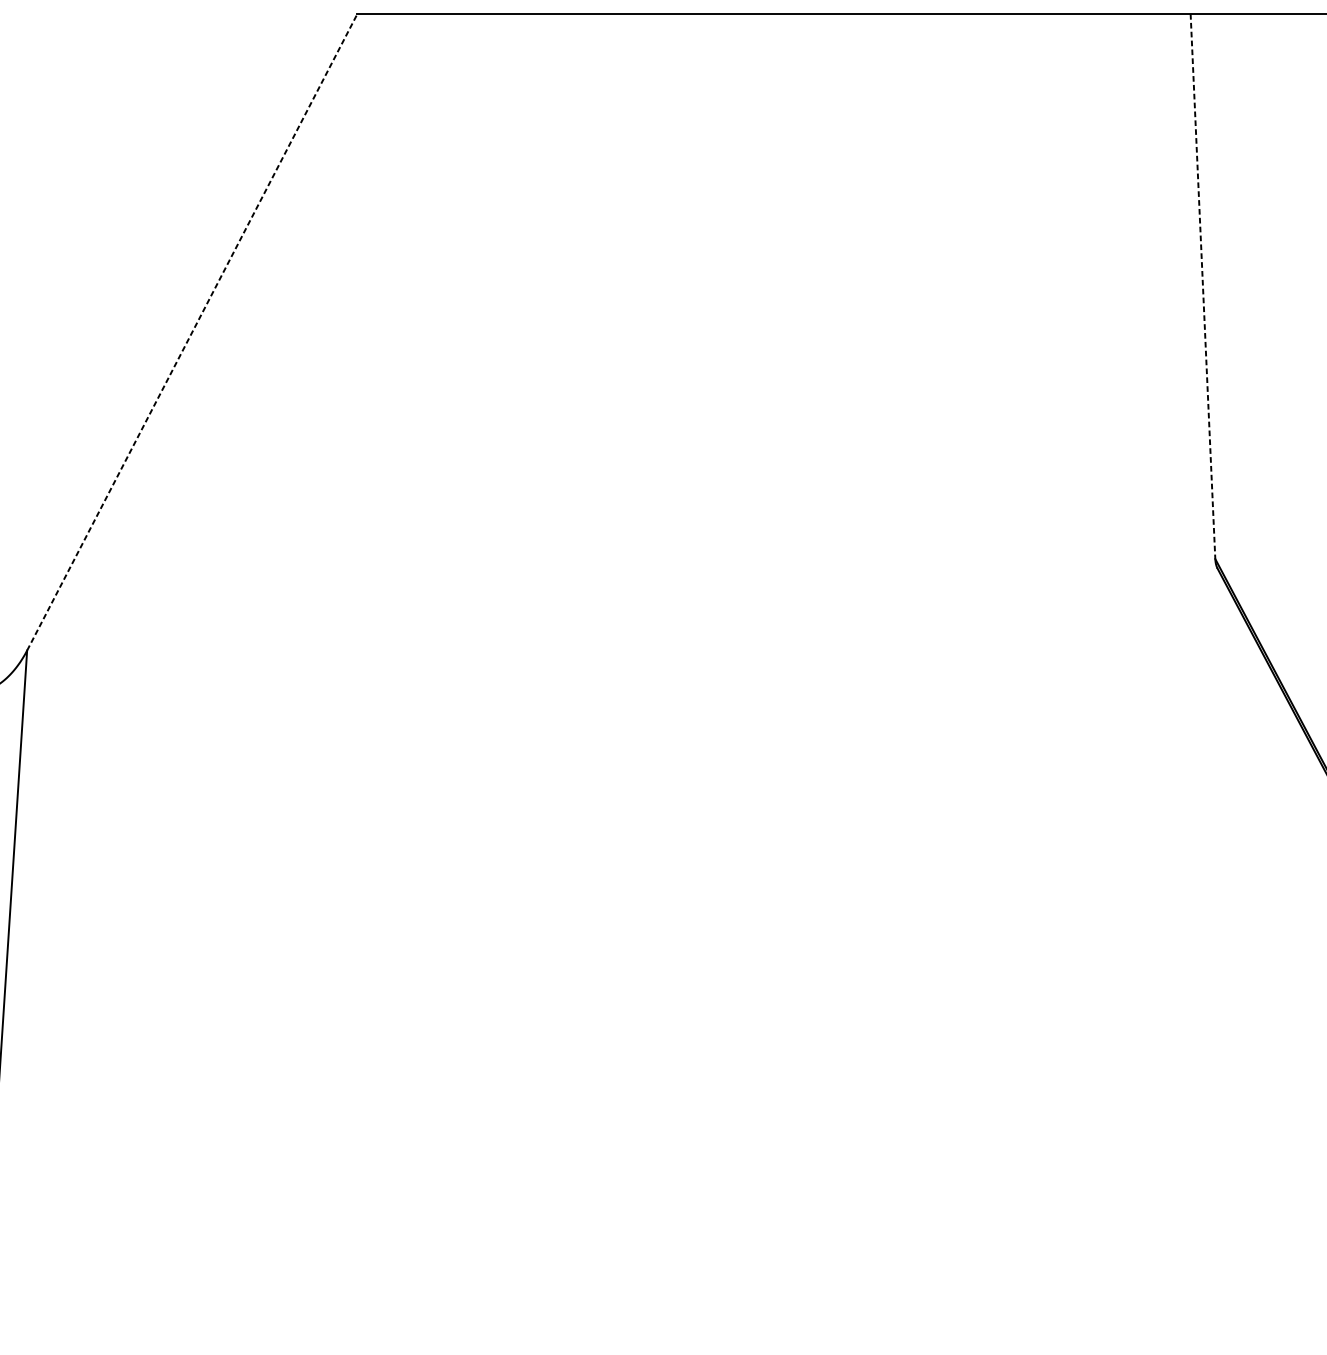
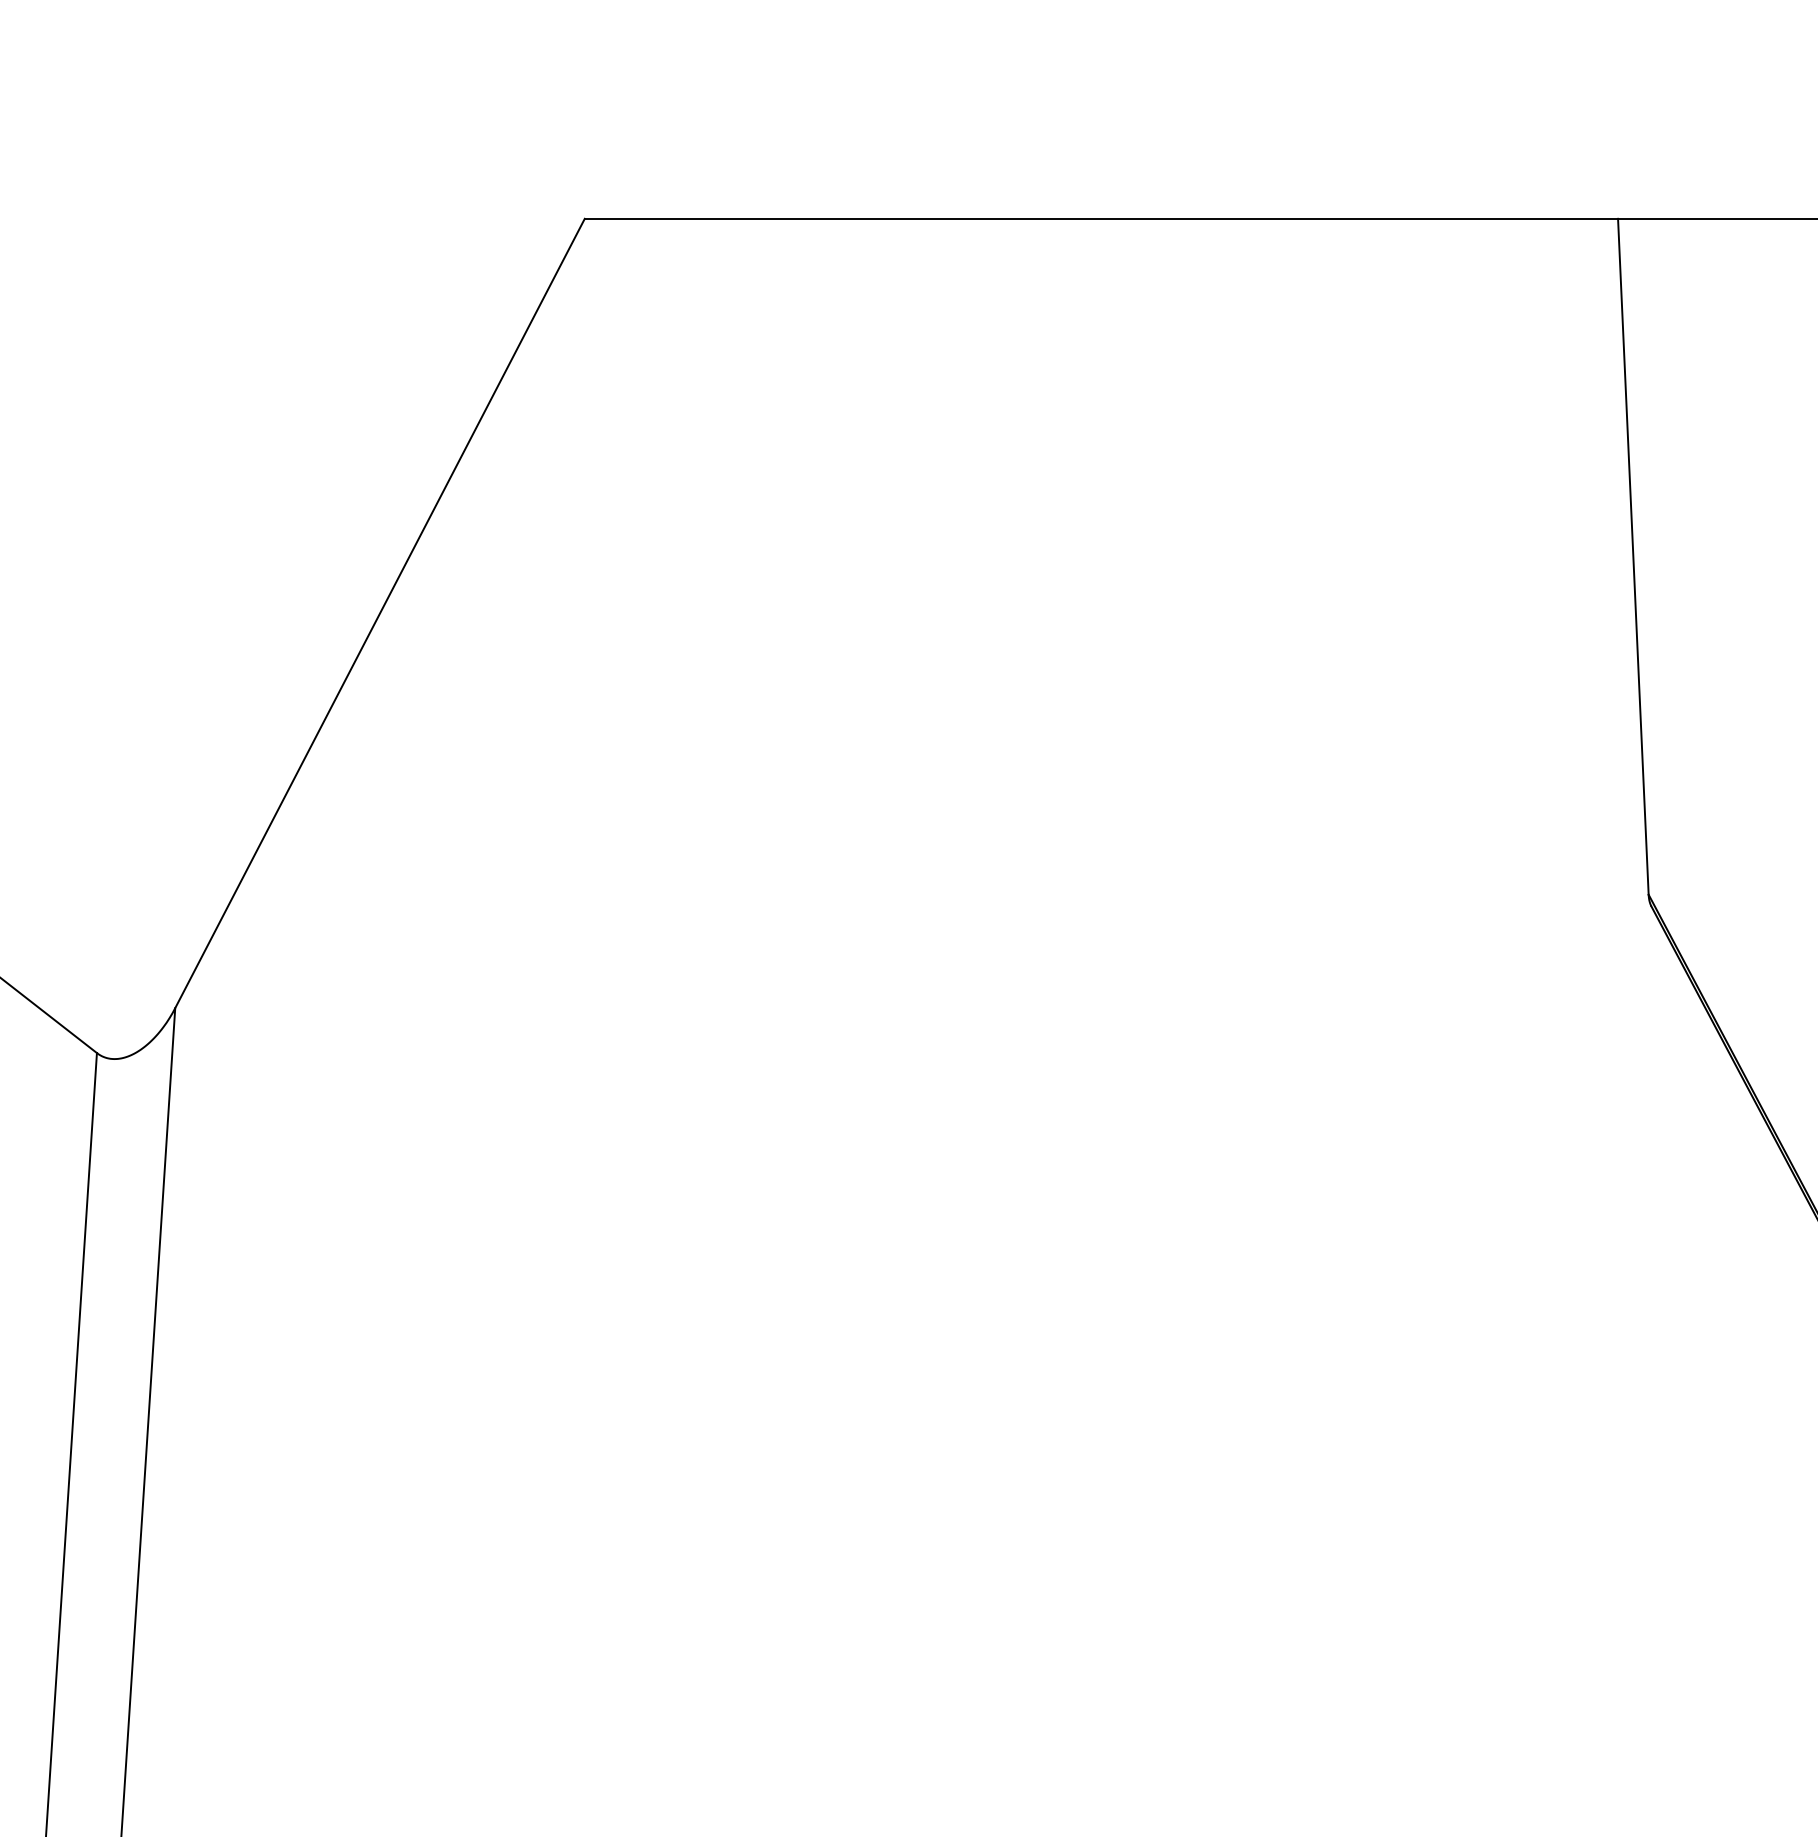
line: (1203, 287) -> (1633, 557), dashed -> solid
line: (192, 332) -> (380, 613), dashed -> solid

